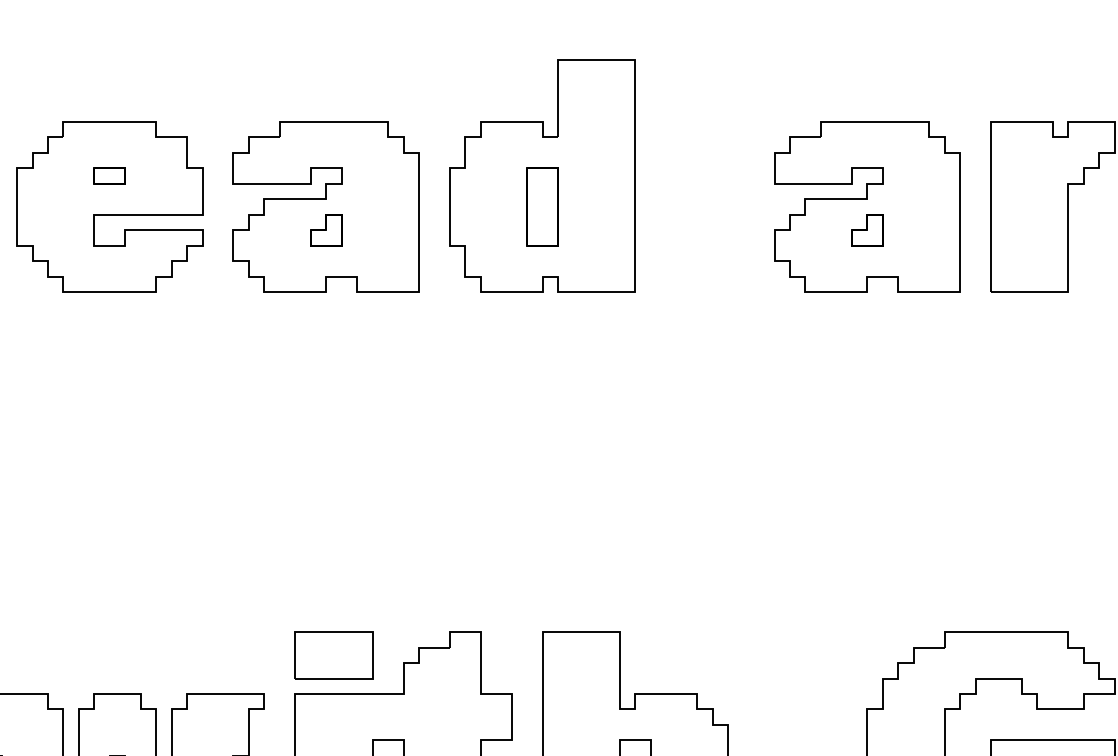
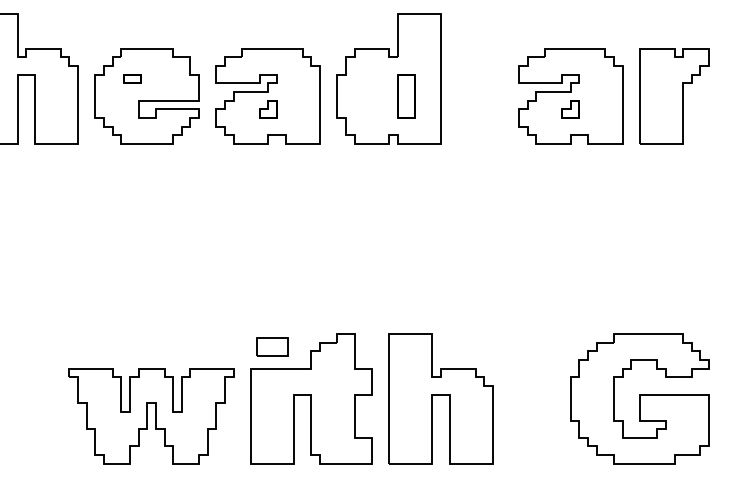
part: (110, 175) -> (132, 78), moved
part: (543, 207) -> (406, 96), moved
part: (333, 654) -> (272, 346), size x0.7

